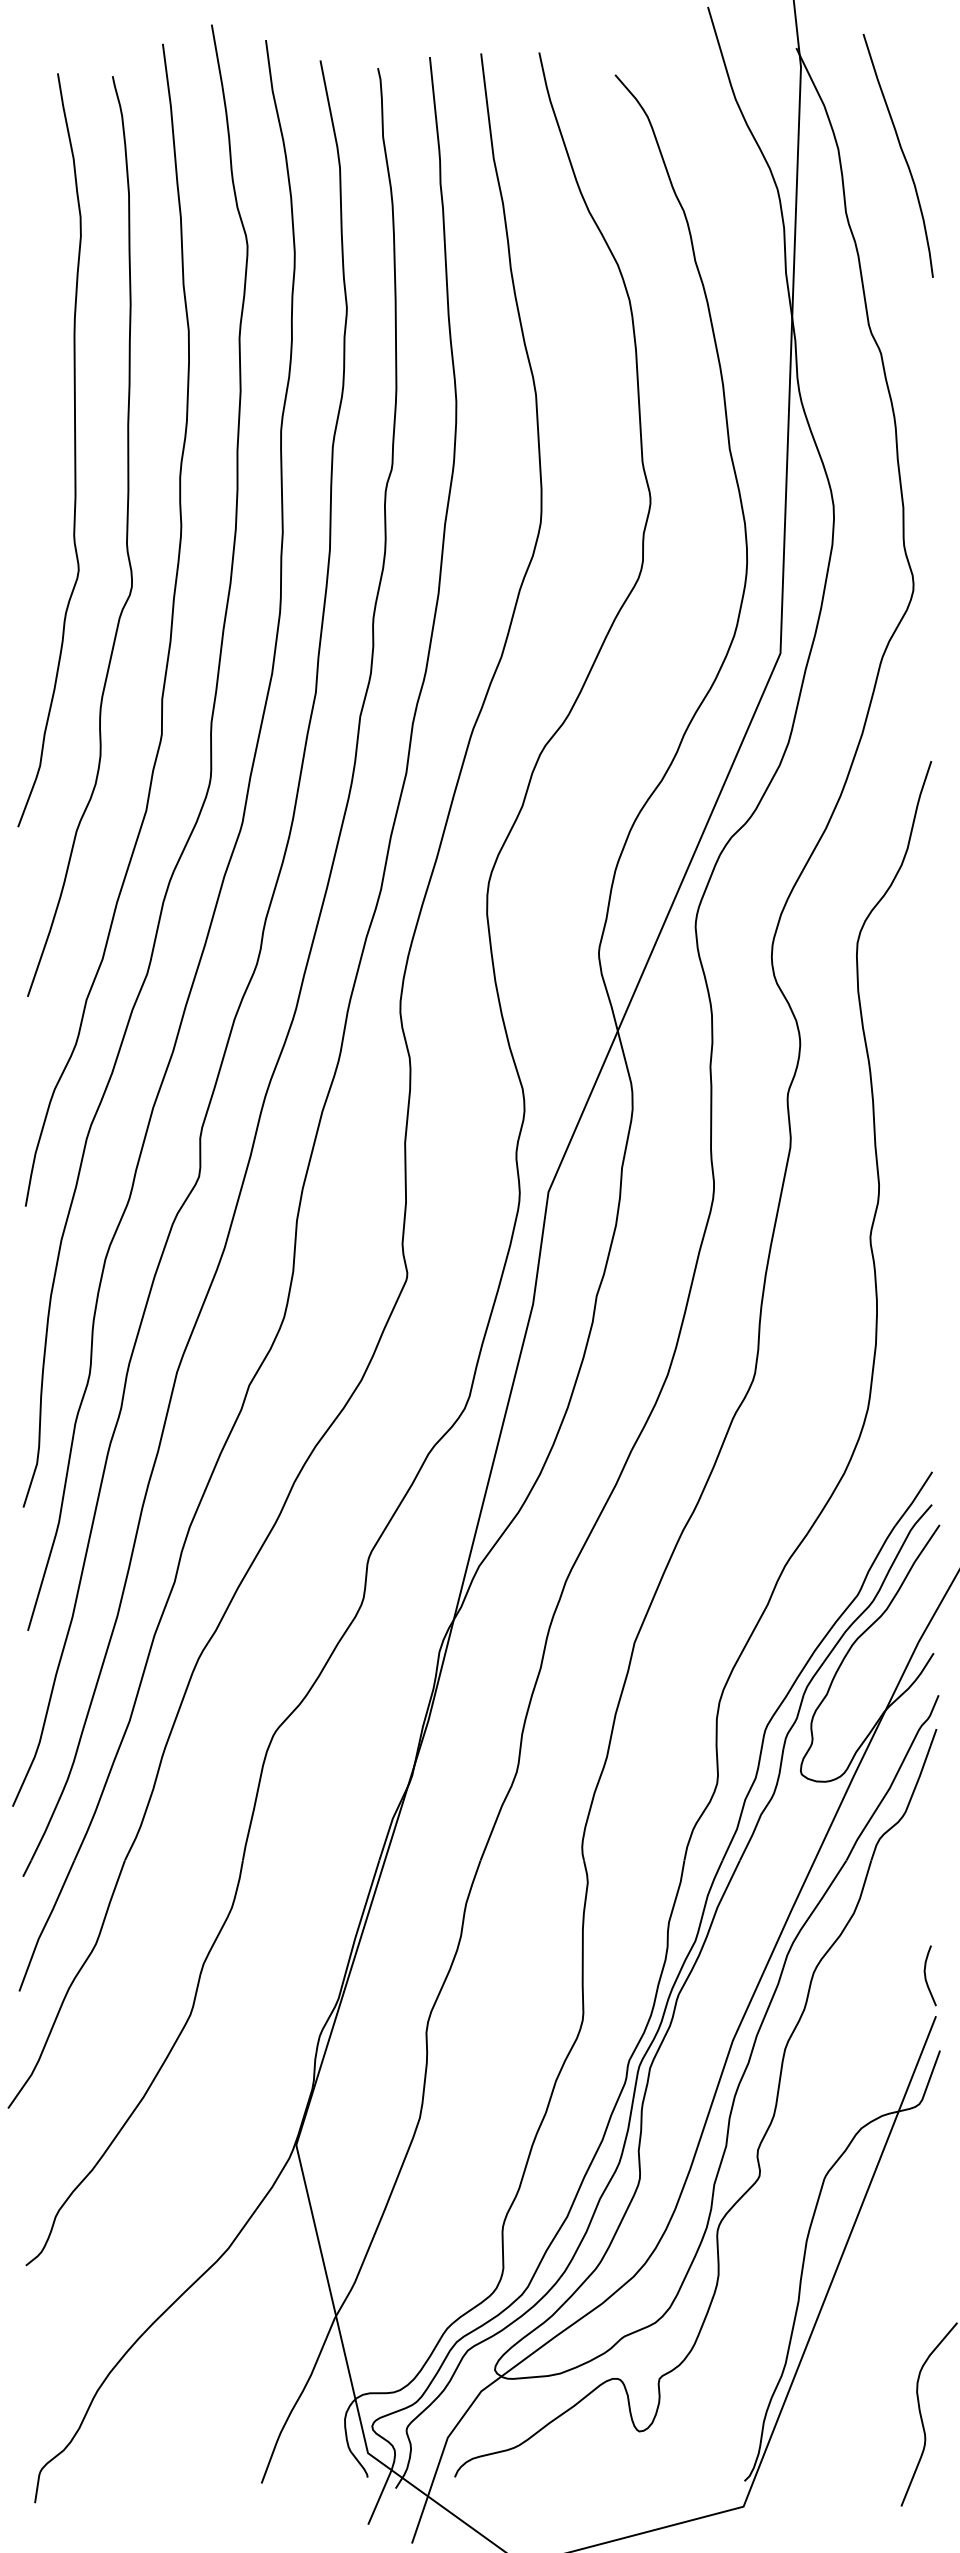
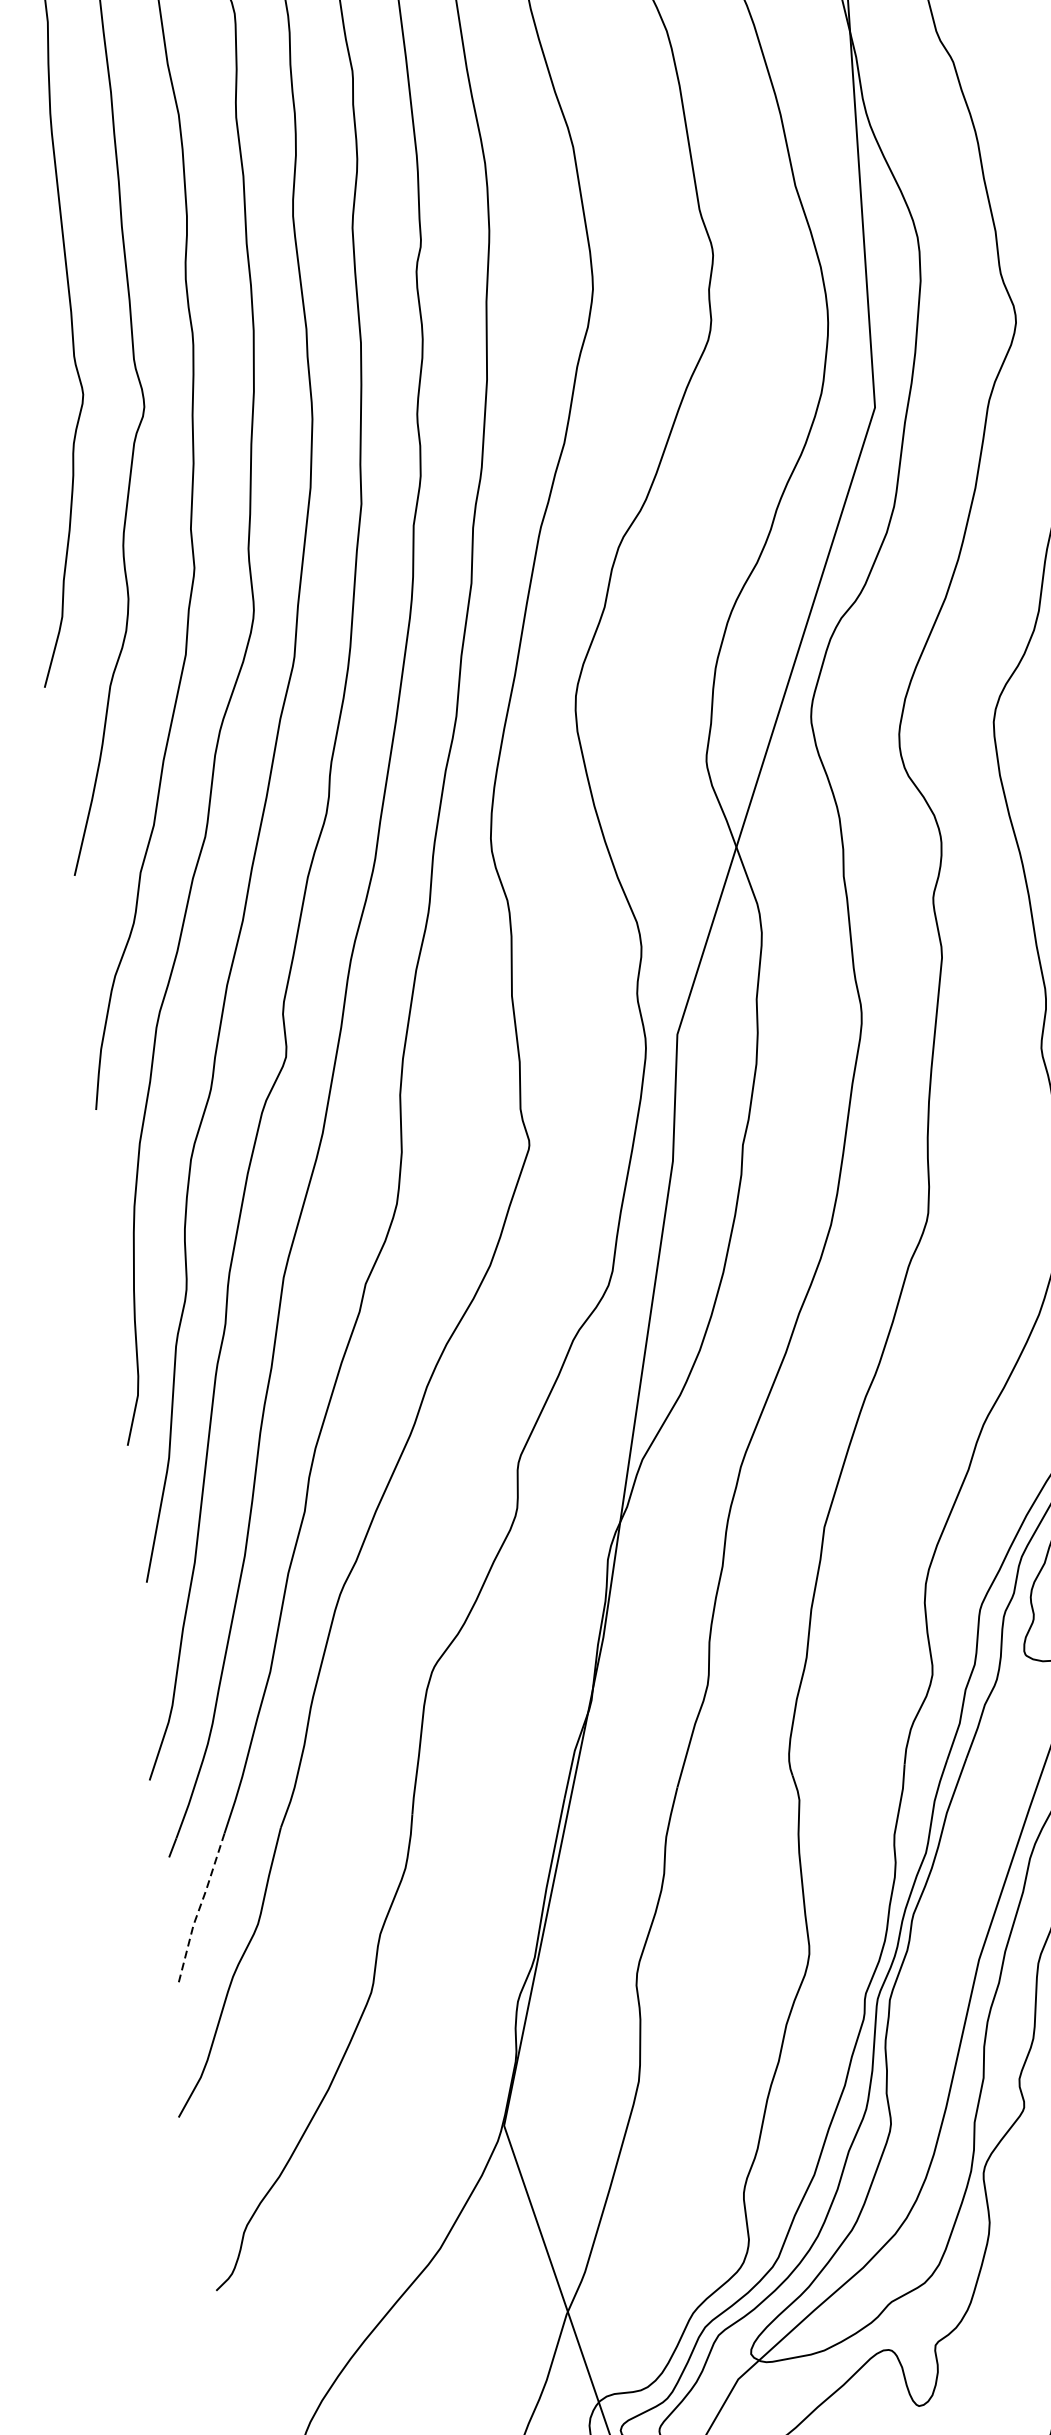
line: (45, 1925) -> (199, 1909), solid -> dashed

